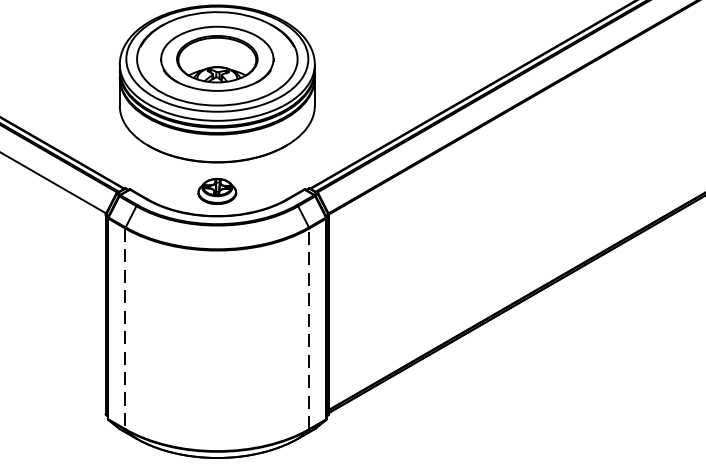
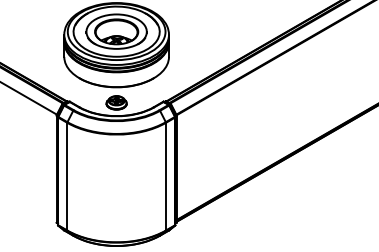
line: (125, 328) -> (67, 176), dashed -> solid
line: (310, 328) -> (166, 176), dashed -> solid

